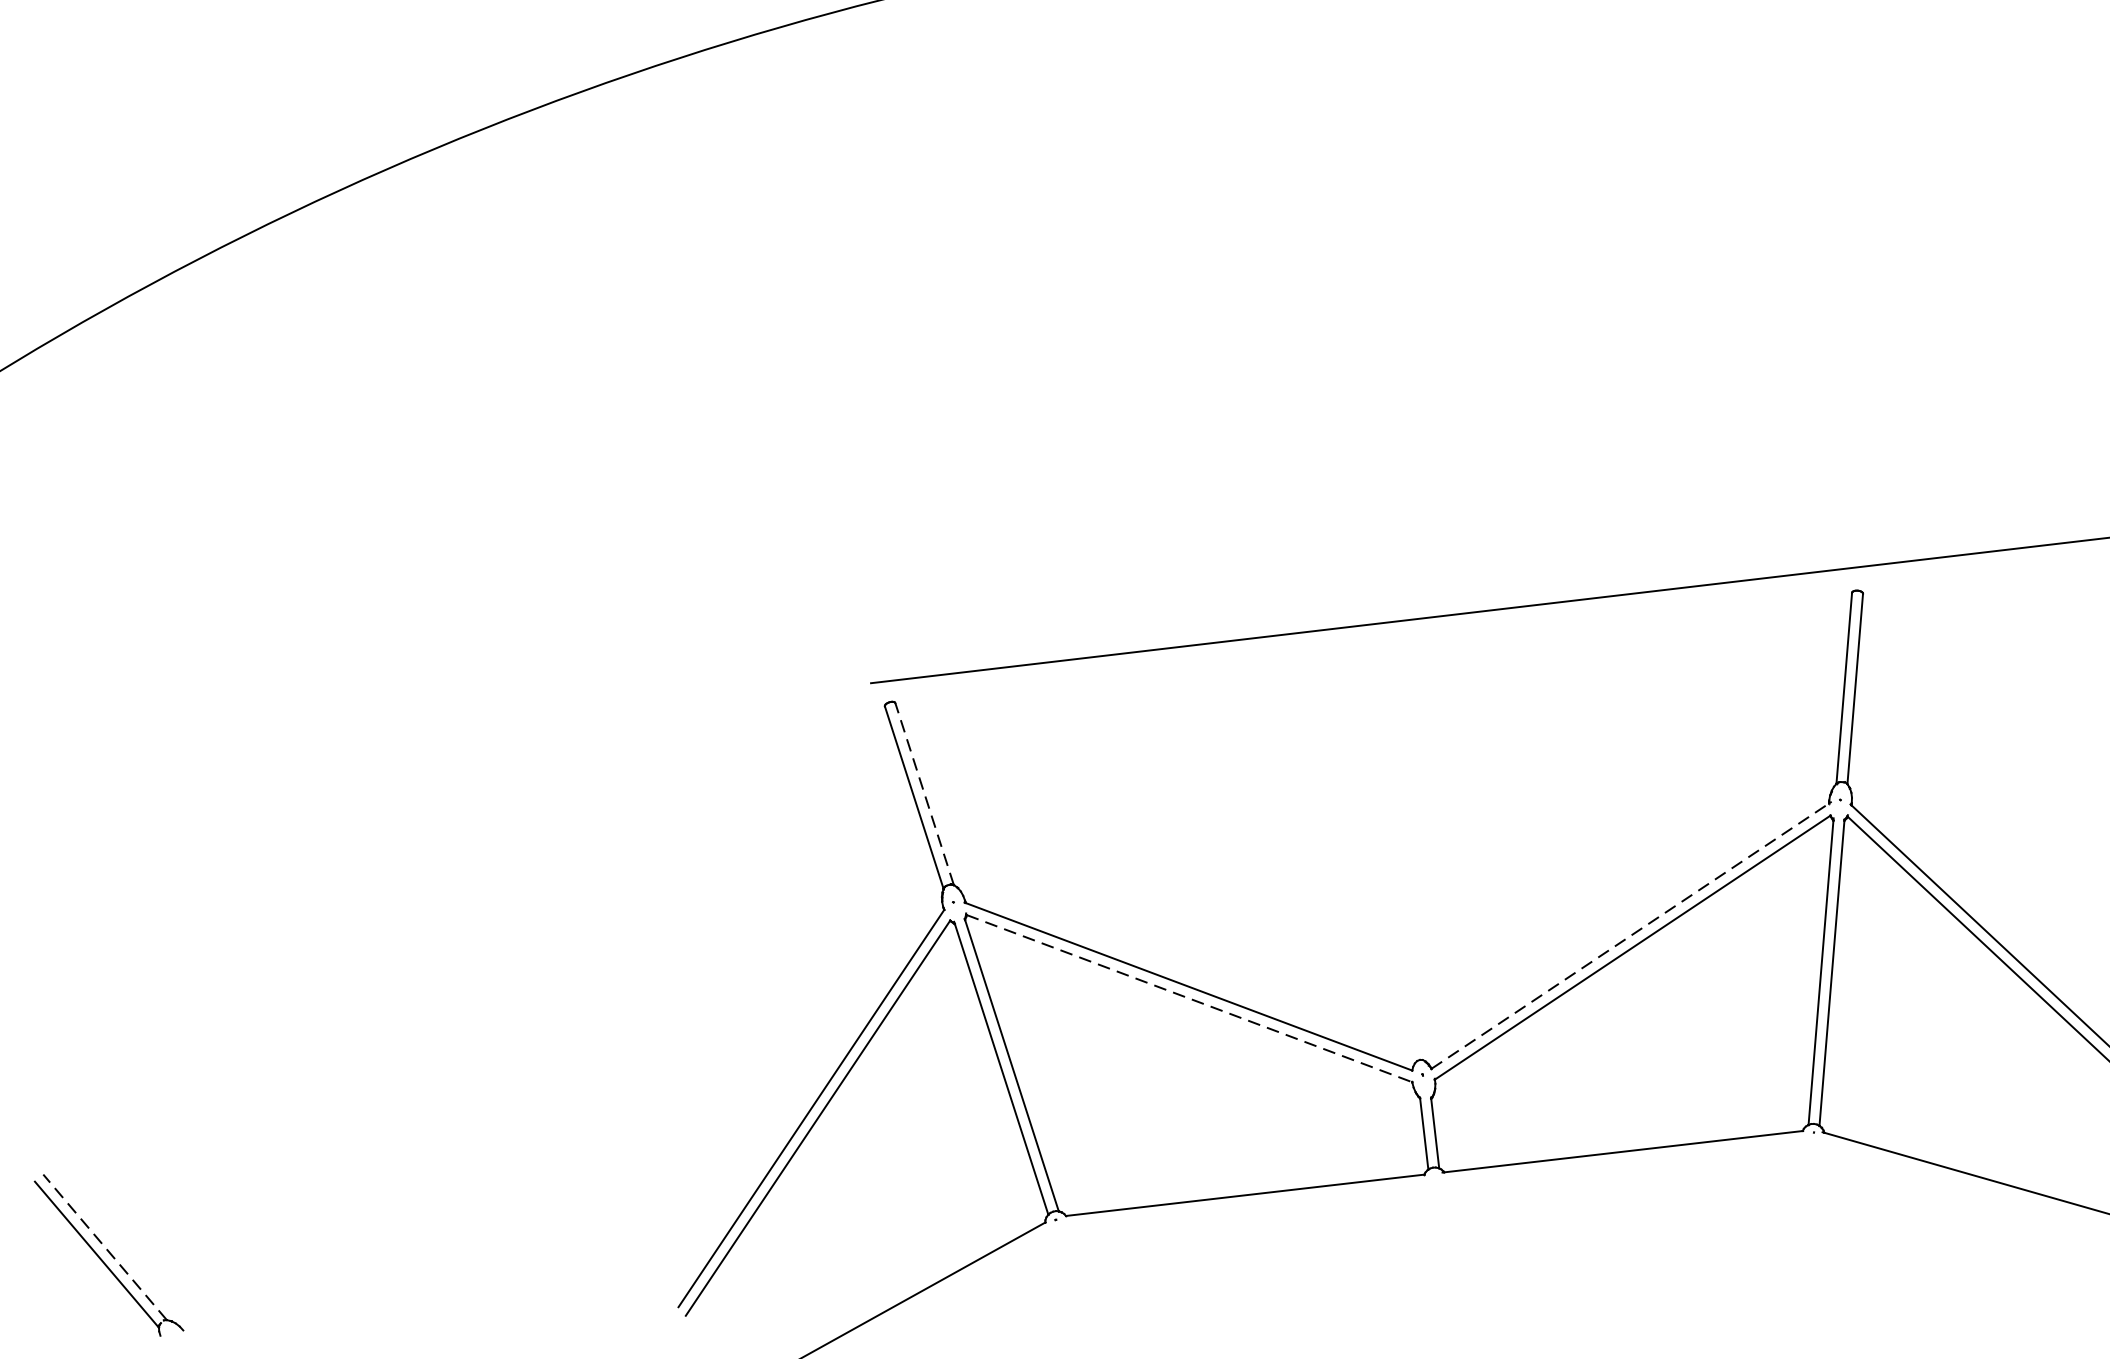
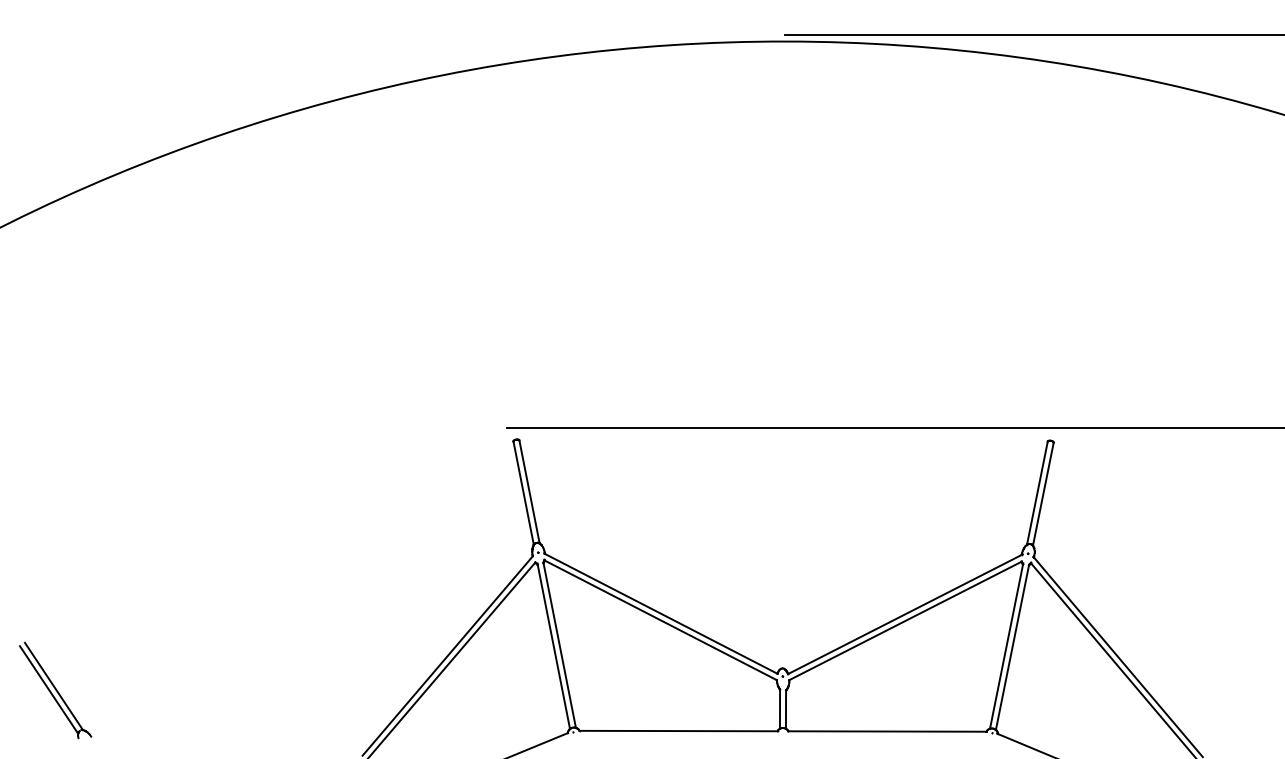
line: (924, 793) -> (529, 491), dashed -> solid
line: (1631, 936) -> (905, 614), dashed -> solid
line: (1189, 998) -> (660, 620), dashed -> solid
line: (104, 1247) -> (53, 686), dashed -> solid

